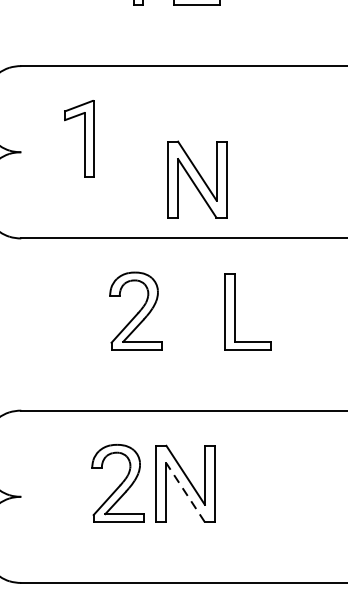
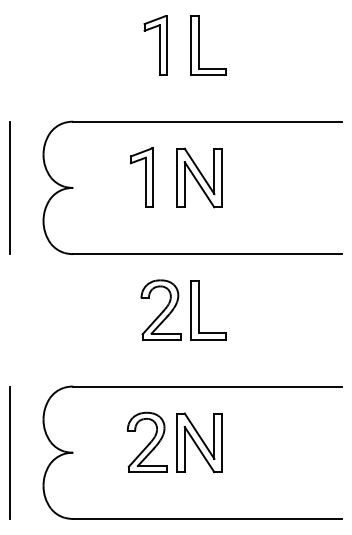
part: (78, 138) -> (141, 177), moved
part: (197, 179) -> (199, 177), moved
part: (236, 311) -> (199, 310), moved
line: (185, 492) -> (199, 449), dashed -> solid

